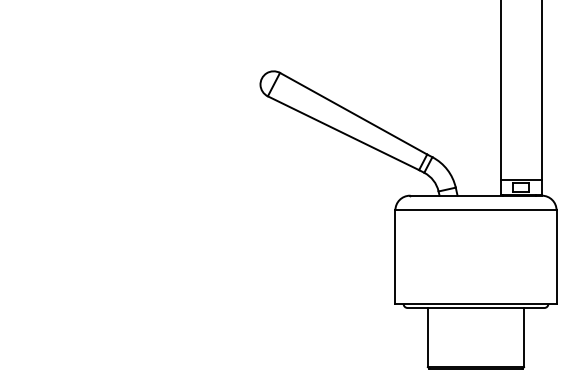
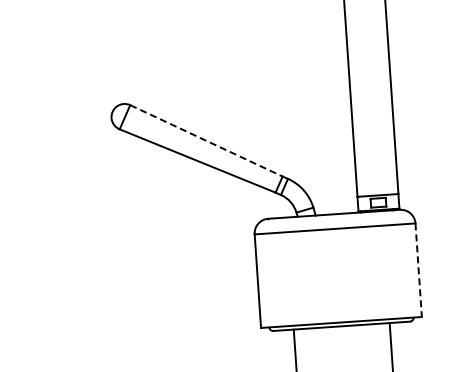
line: (354, 113) -> (207, 140), solid -> dashed
line: (556, 257) -> (418, 270), solid -> dashed

